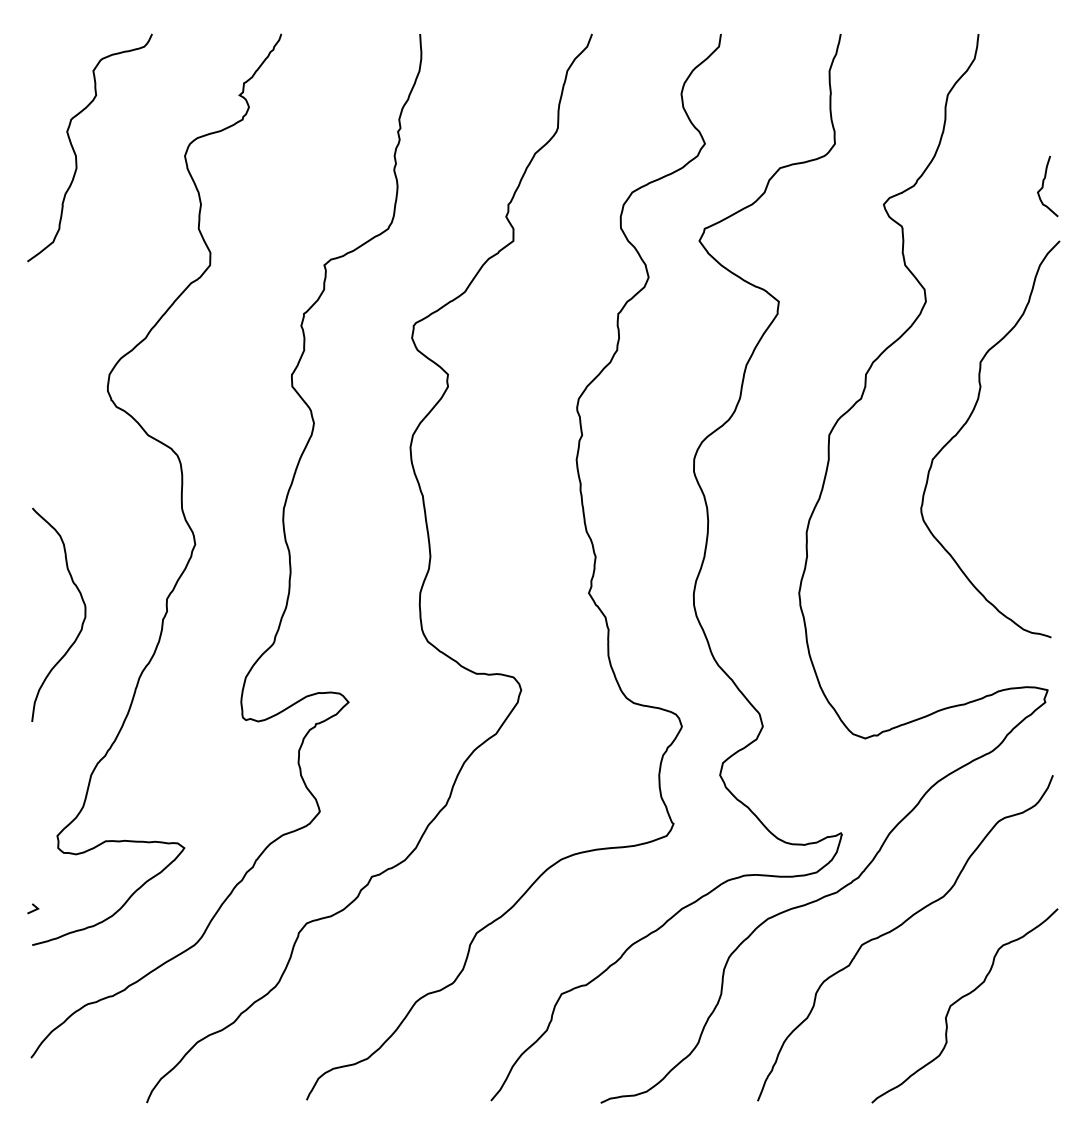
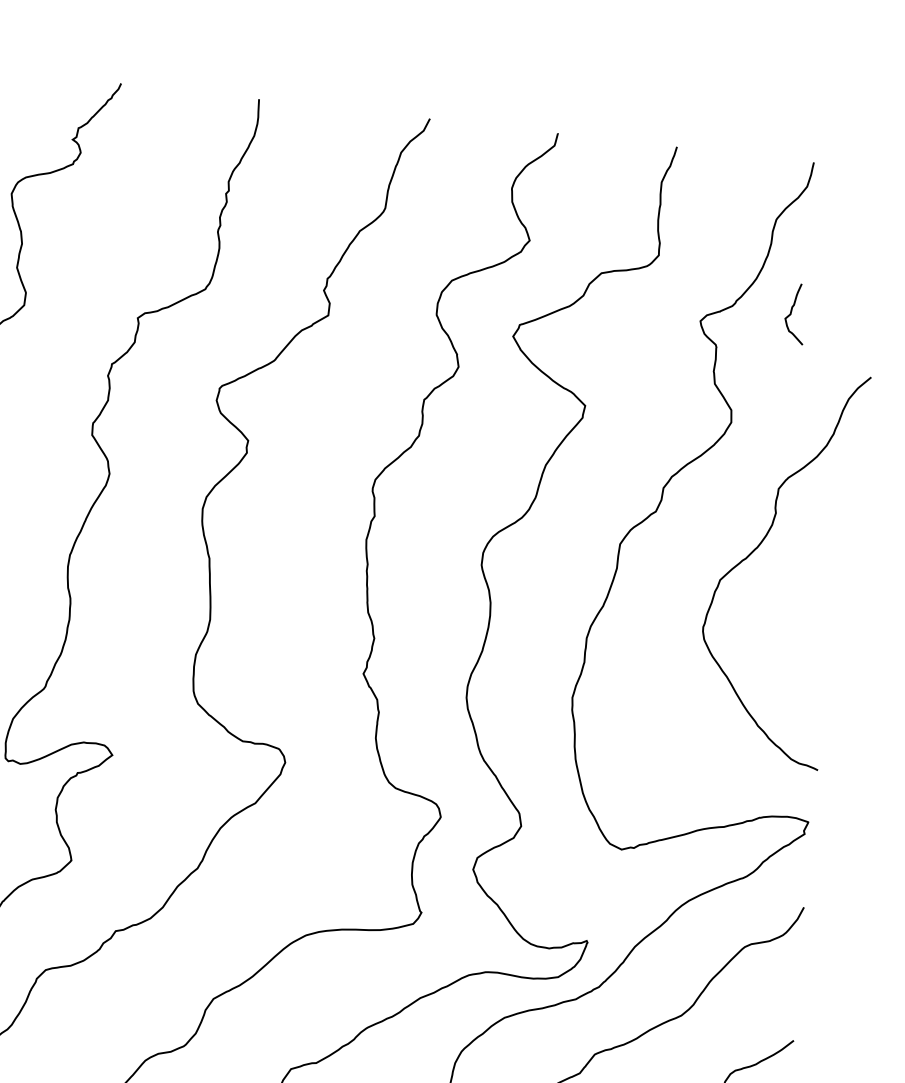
curve: (1043, 186) -> (791, 313), moved

